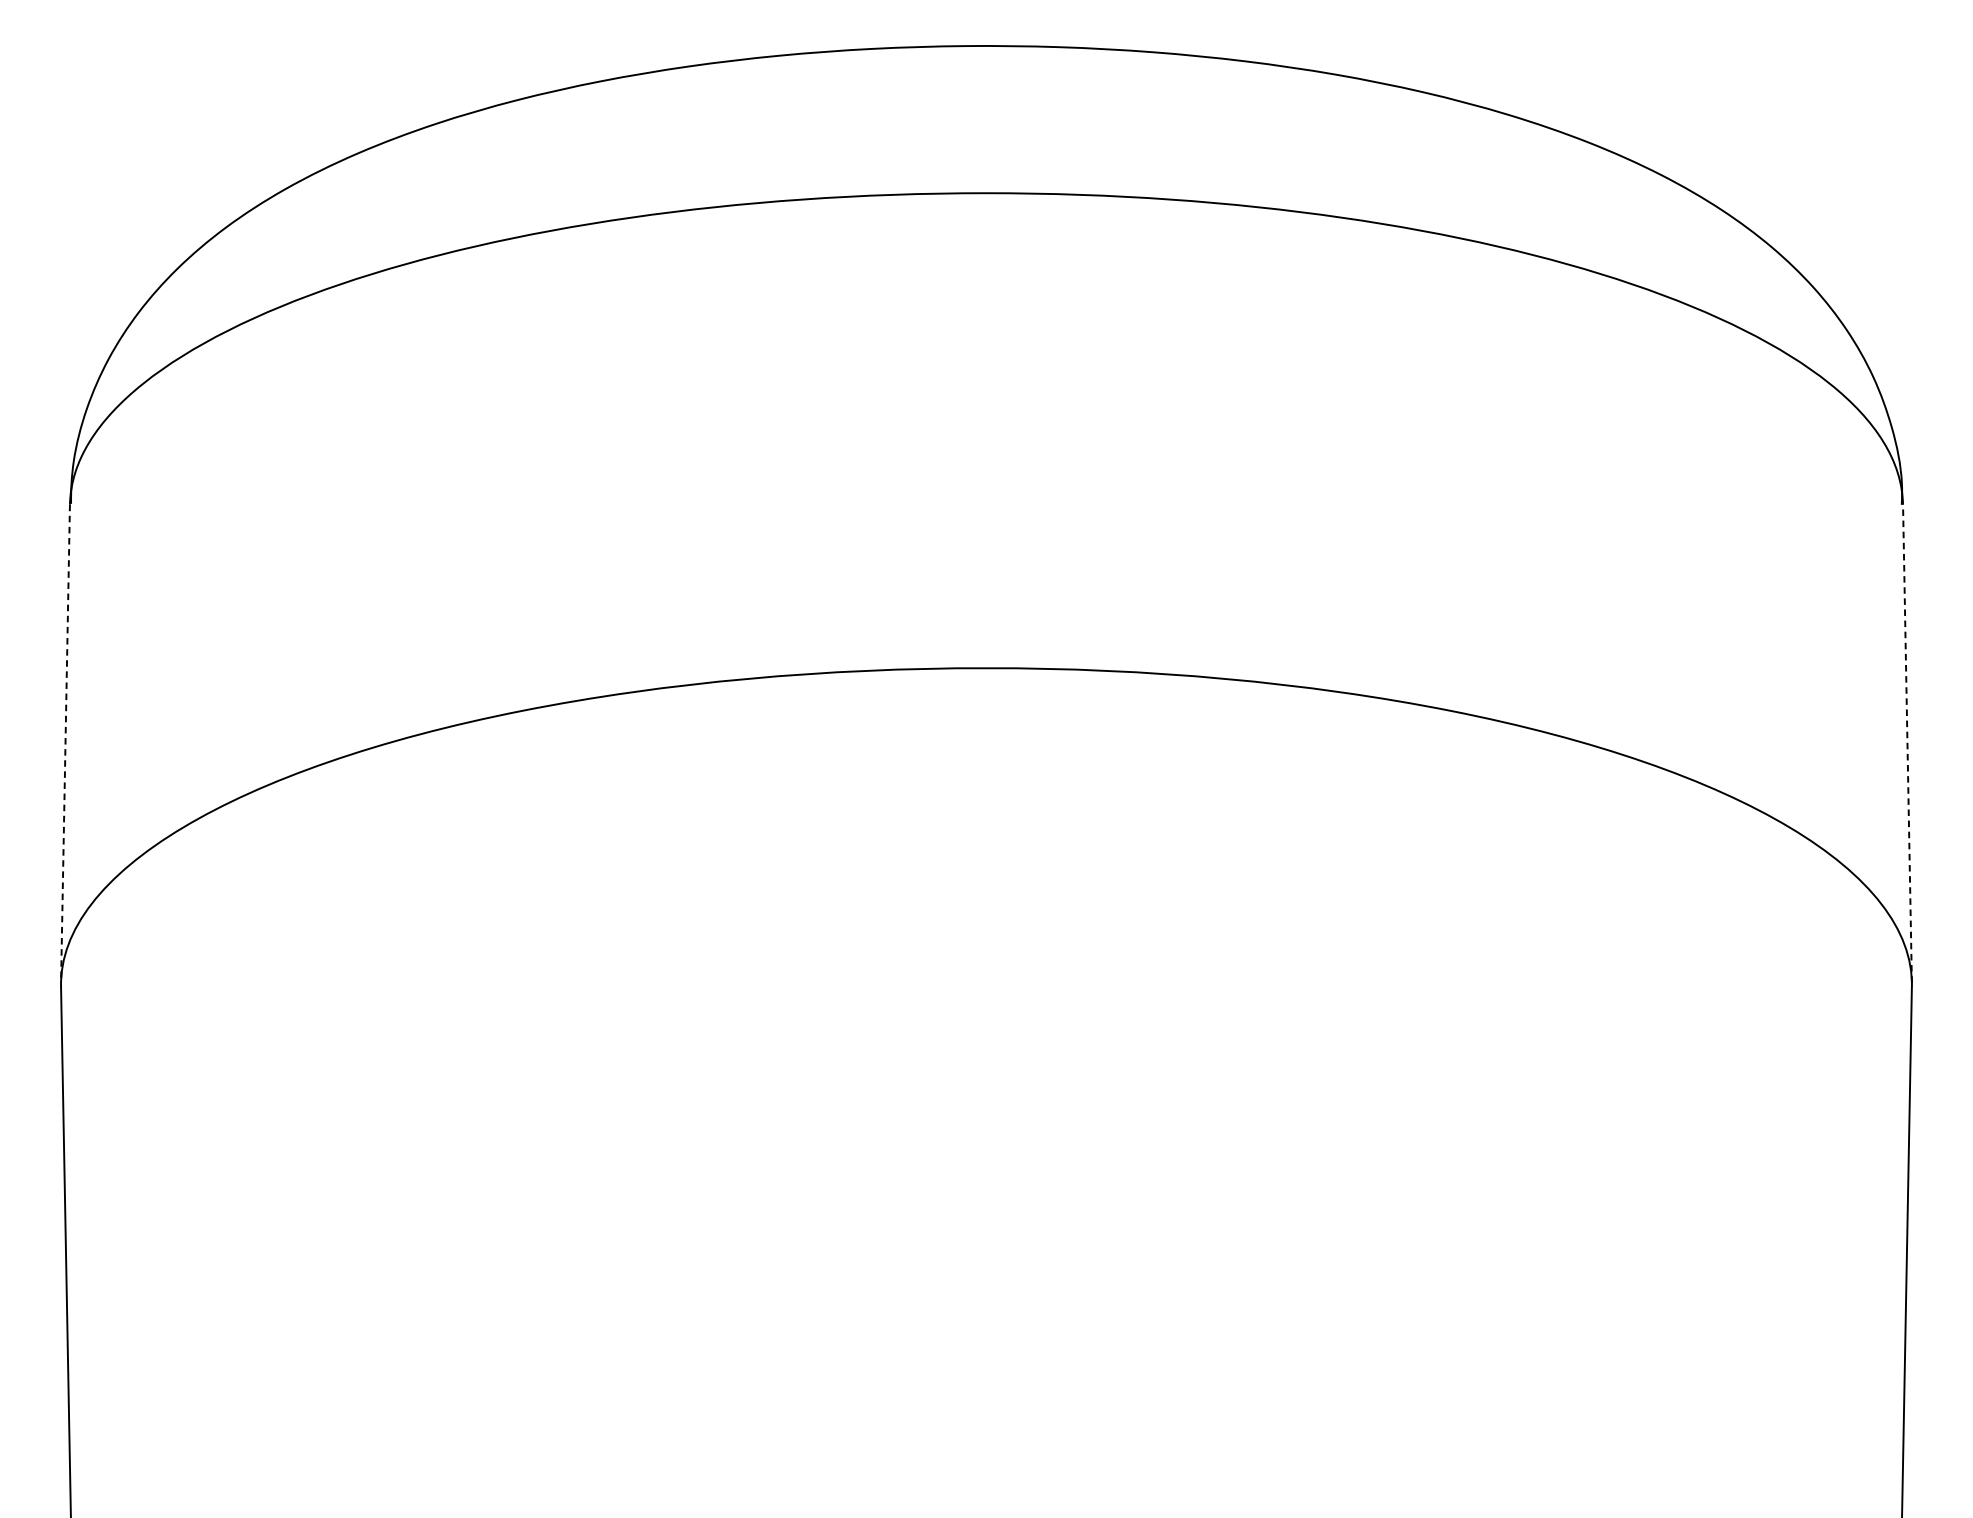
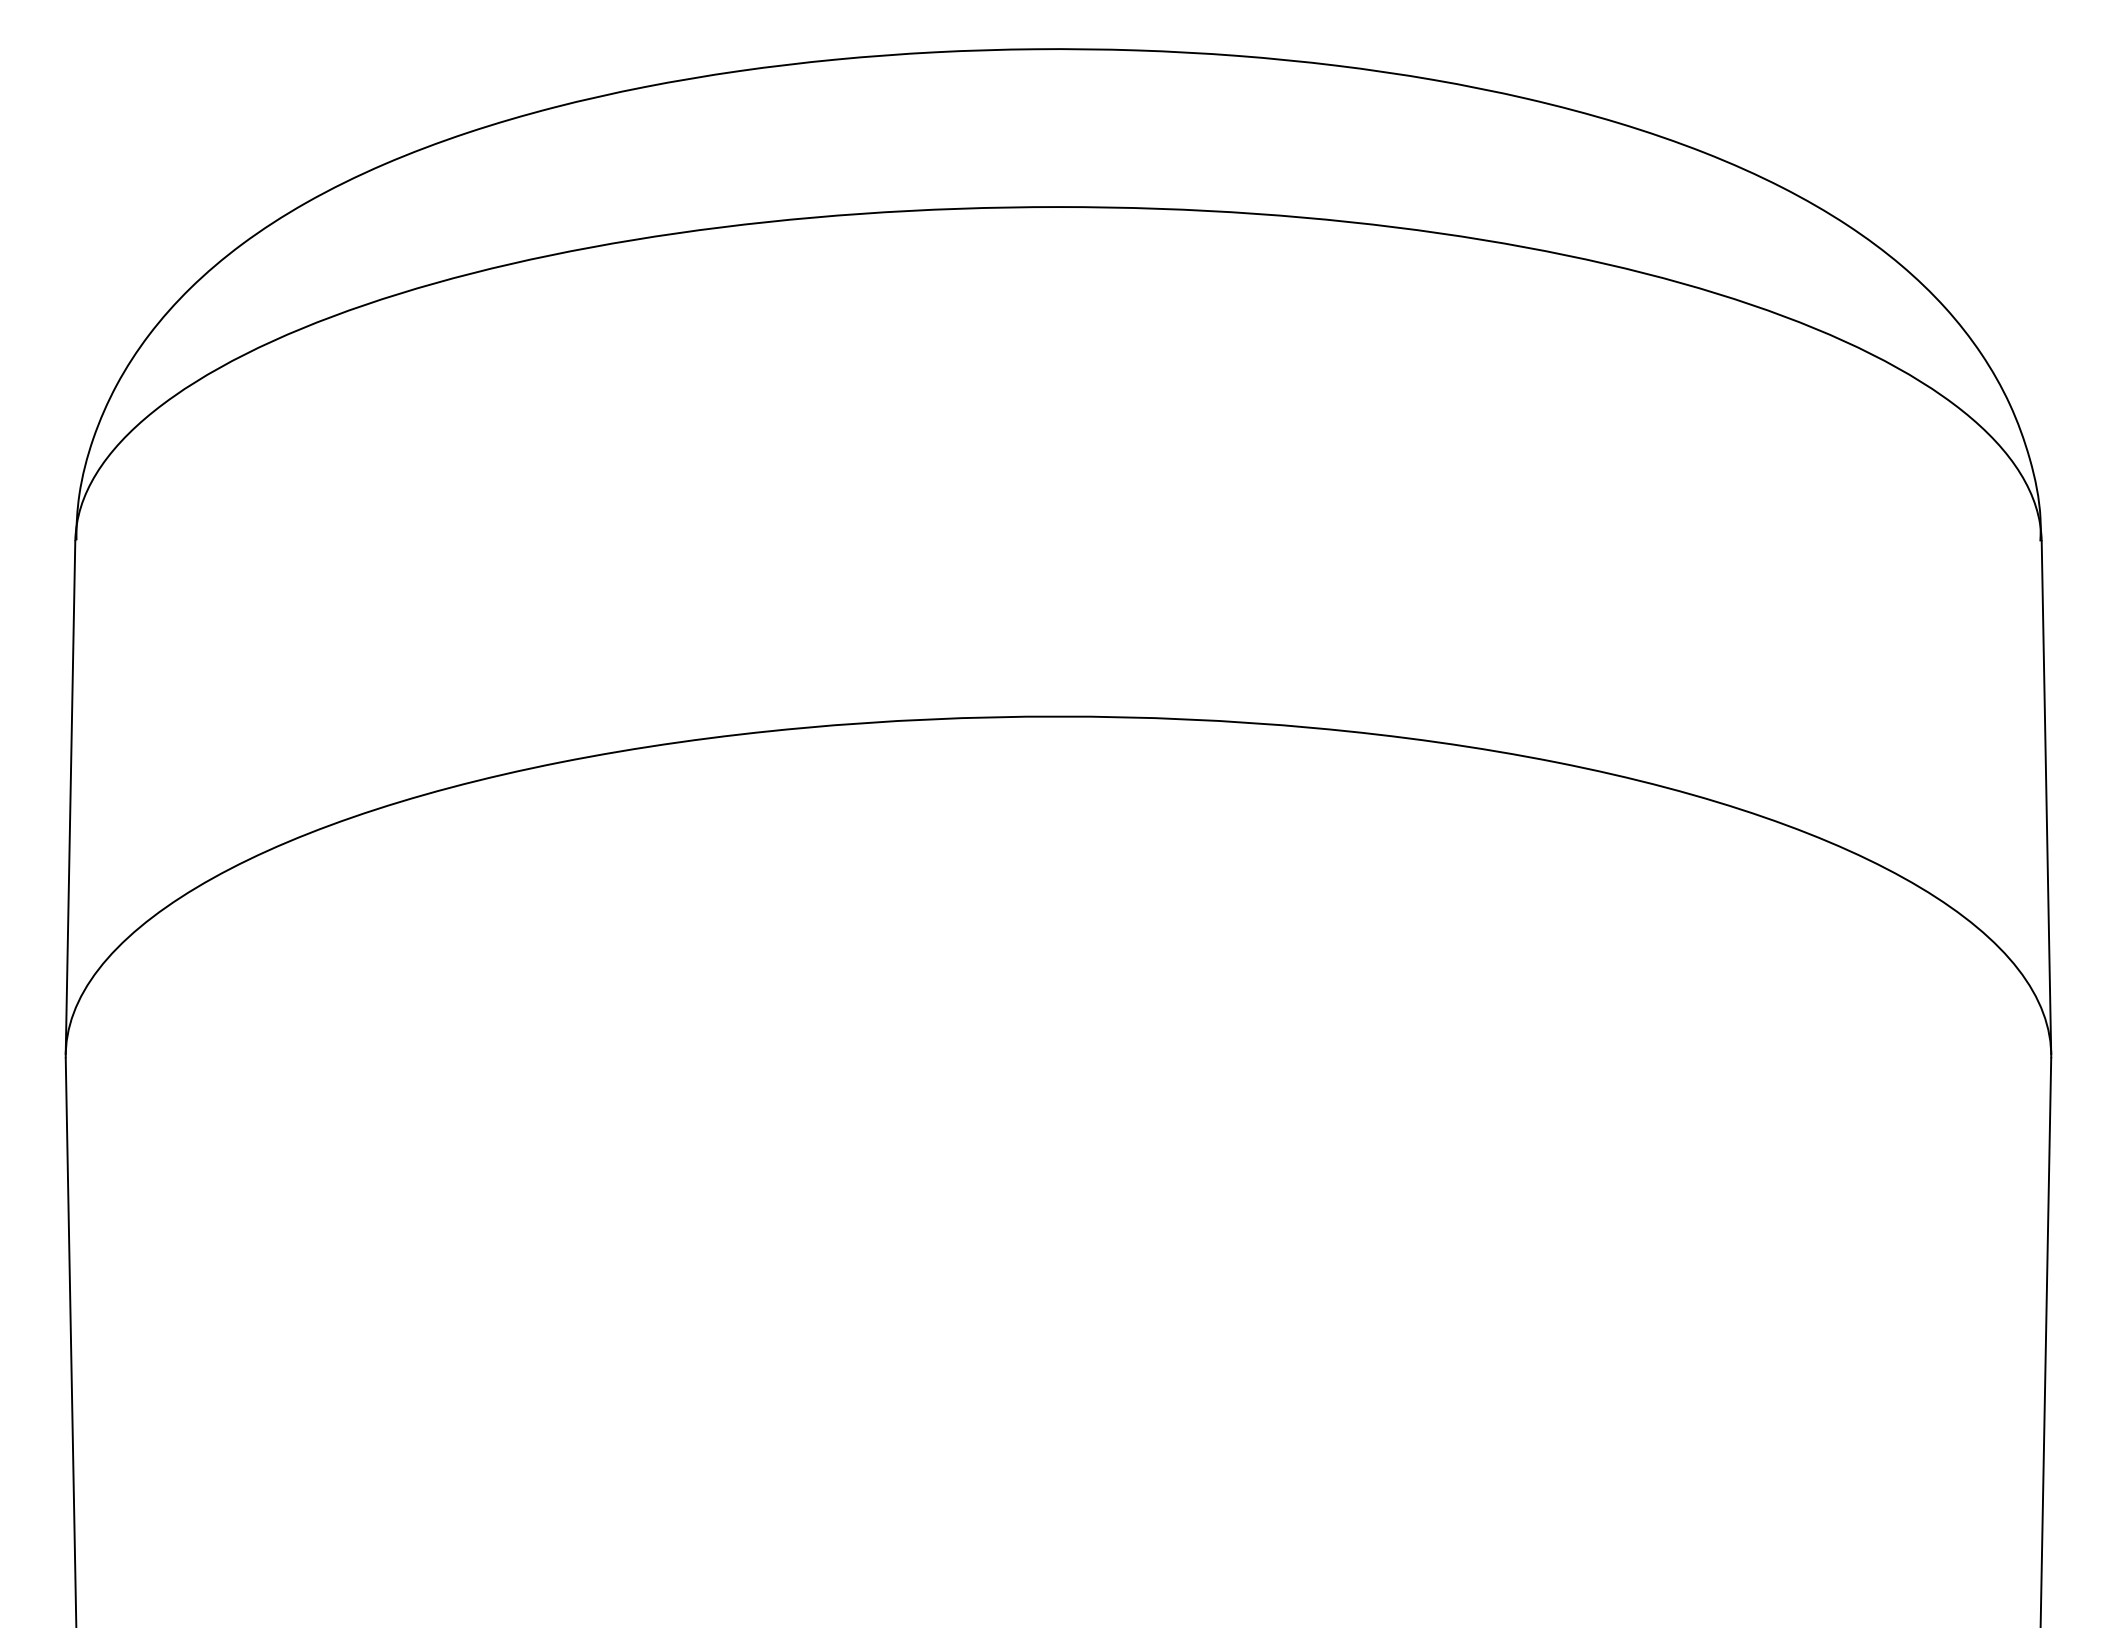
line: (1907, 743) -> (2046, 797), dashed -> solid
line: (65, 744) -> (70, 798), dashed -> solid

